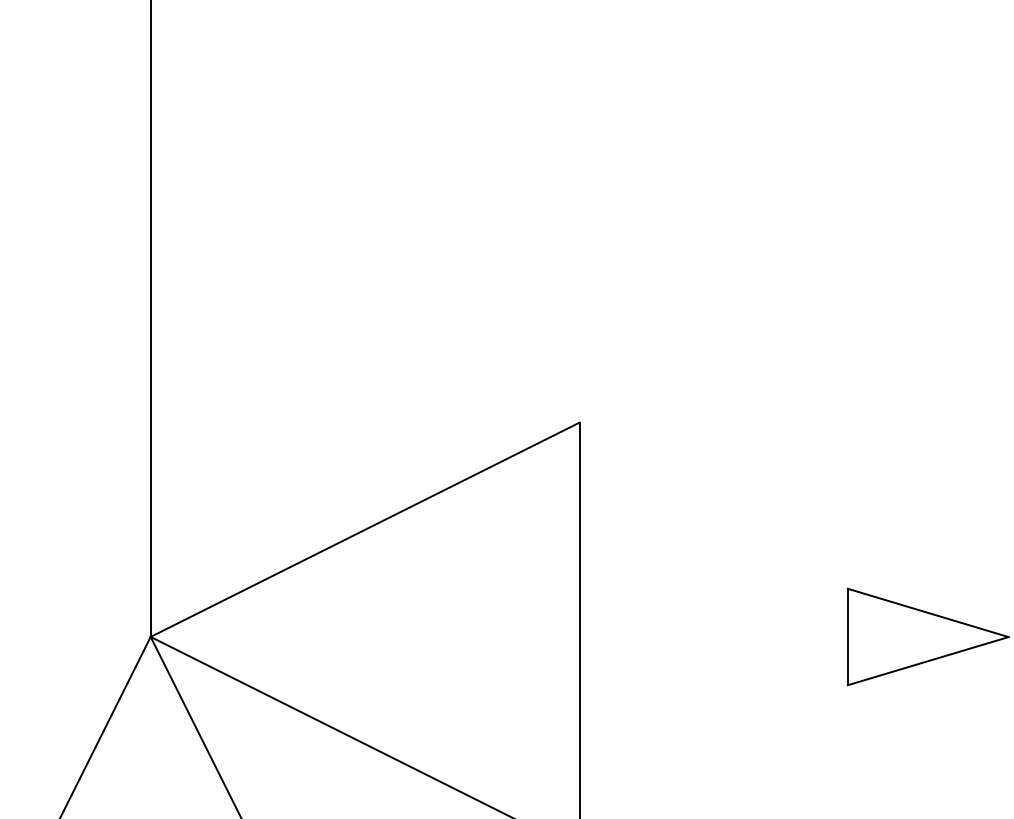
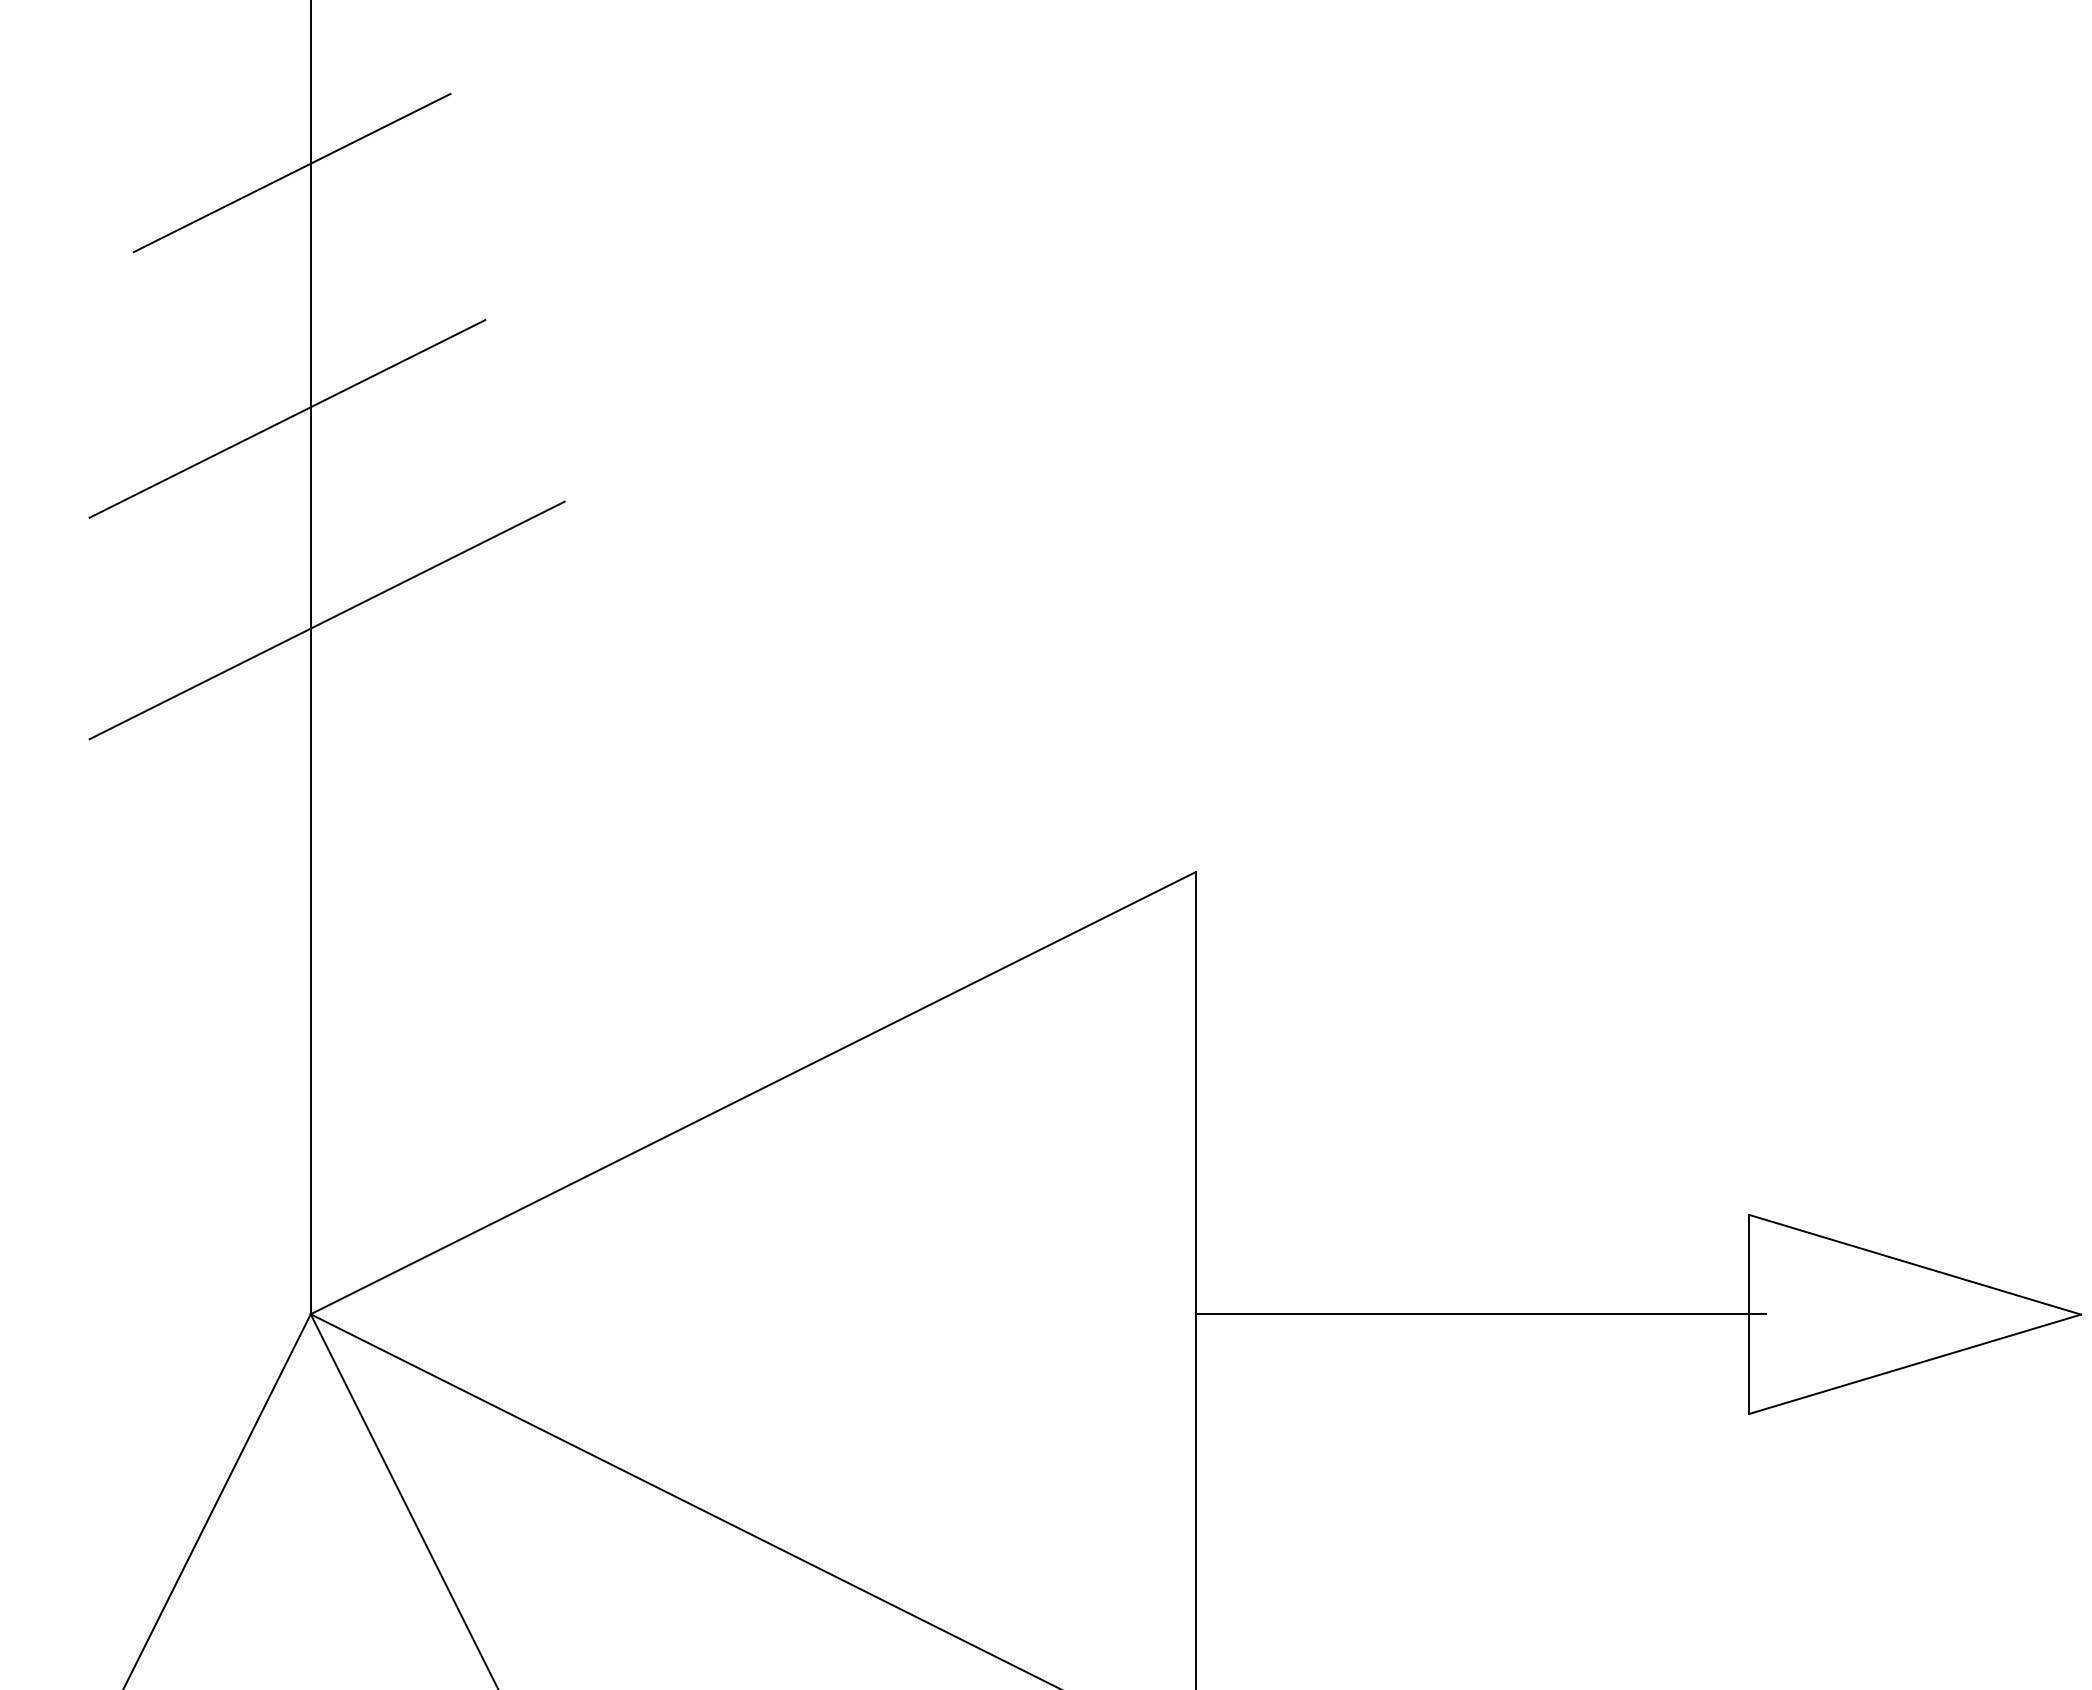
line: (141, 83) -> (291, 172), added
line: (139, 202) -> (287, 417), added
line: (158, 300) -> (326, 620), added
line: (717, 636) -> (1480, 1313), added

